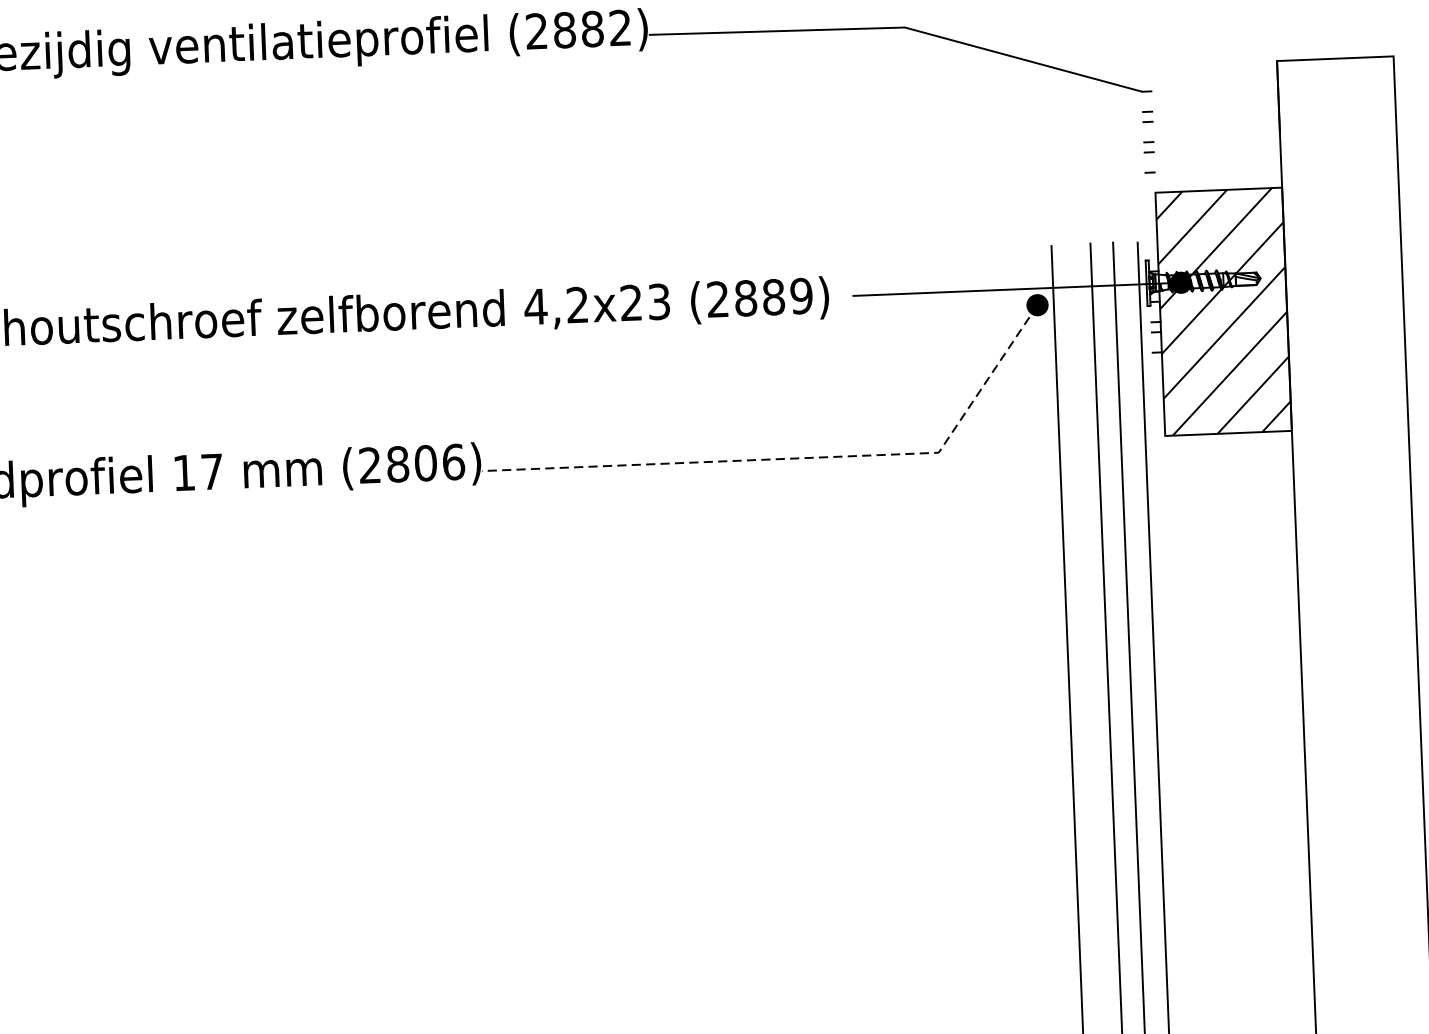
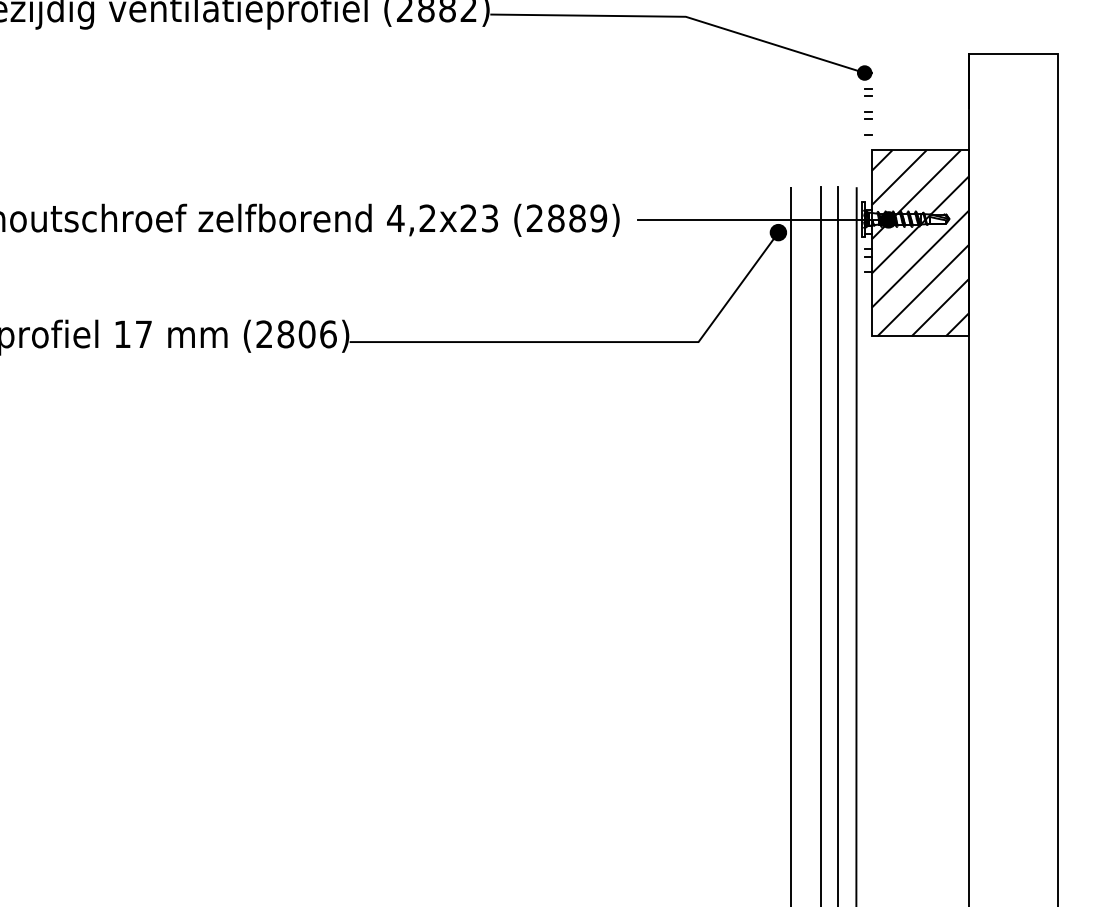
fill: (1141, 91) -> (864, 72), added
line: (799, 458) -> (592, 342), dashed -> solid

